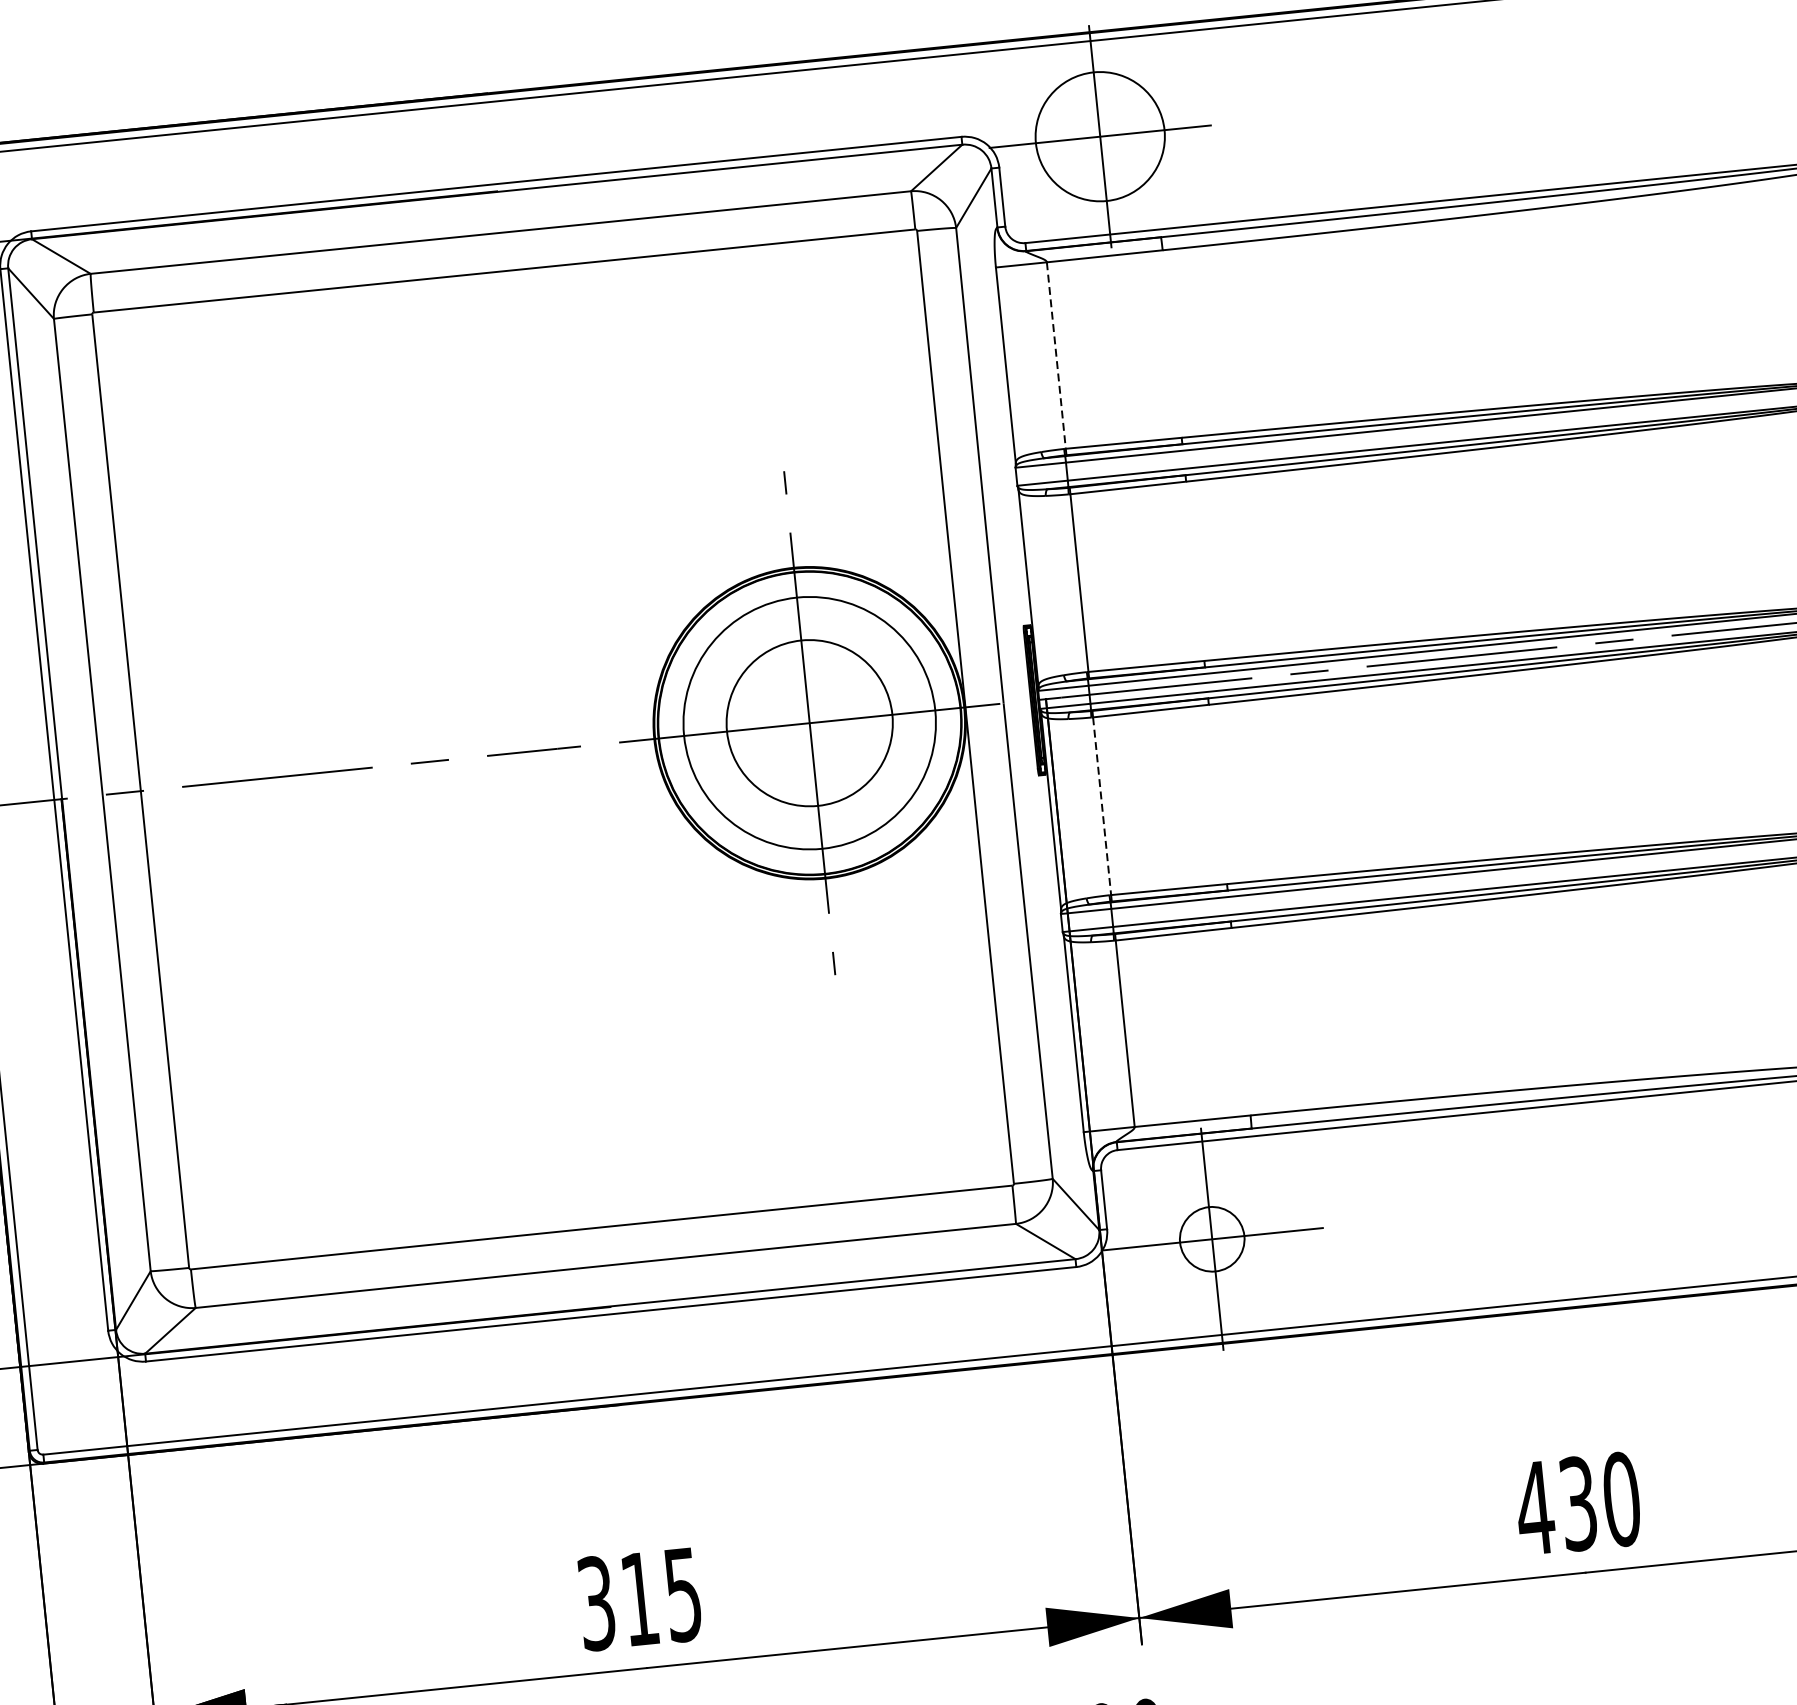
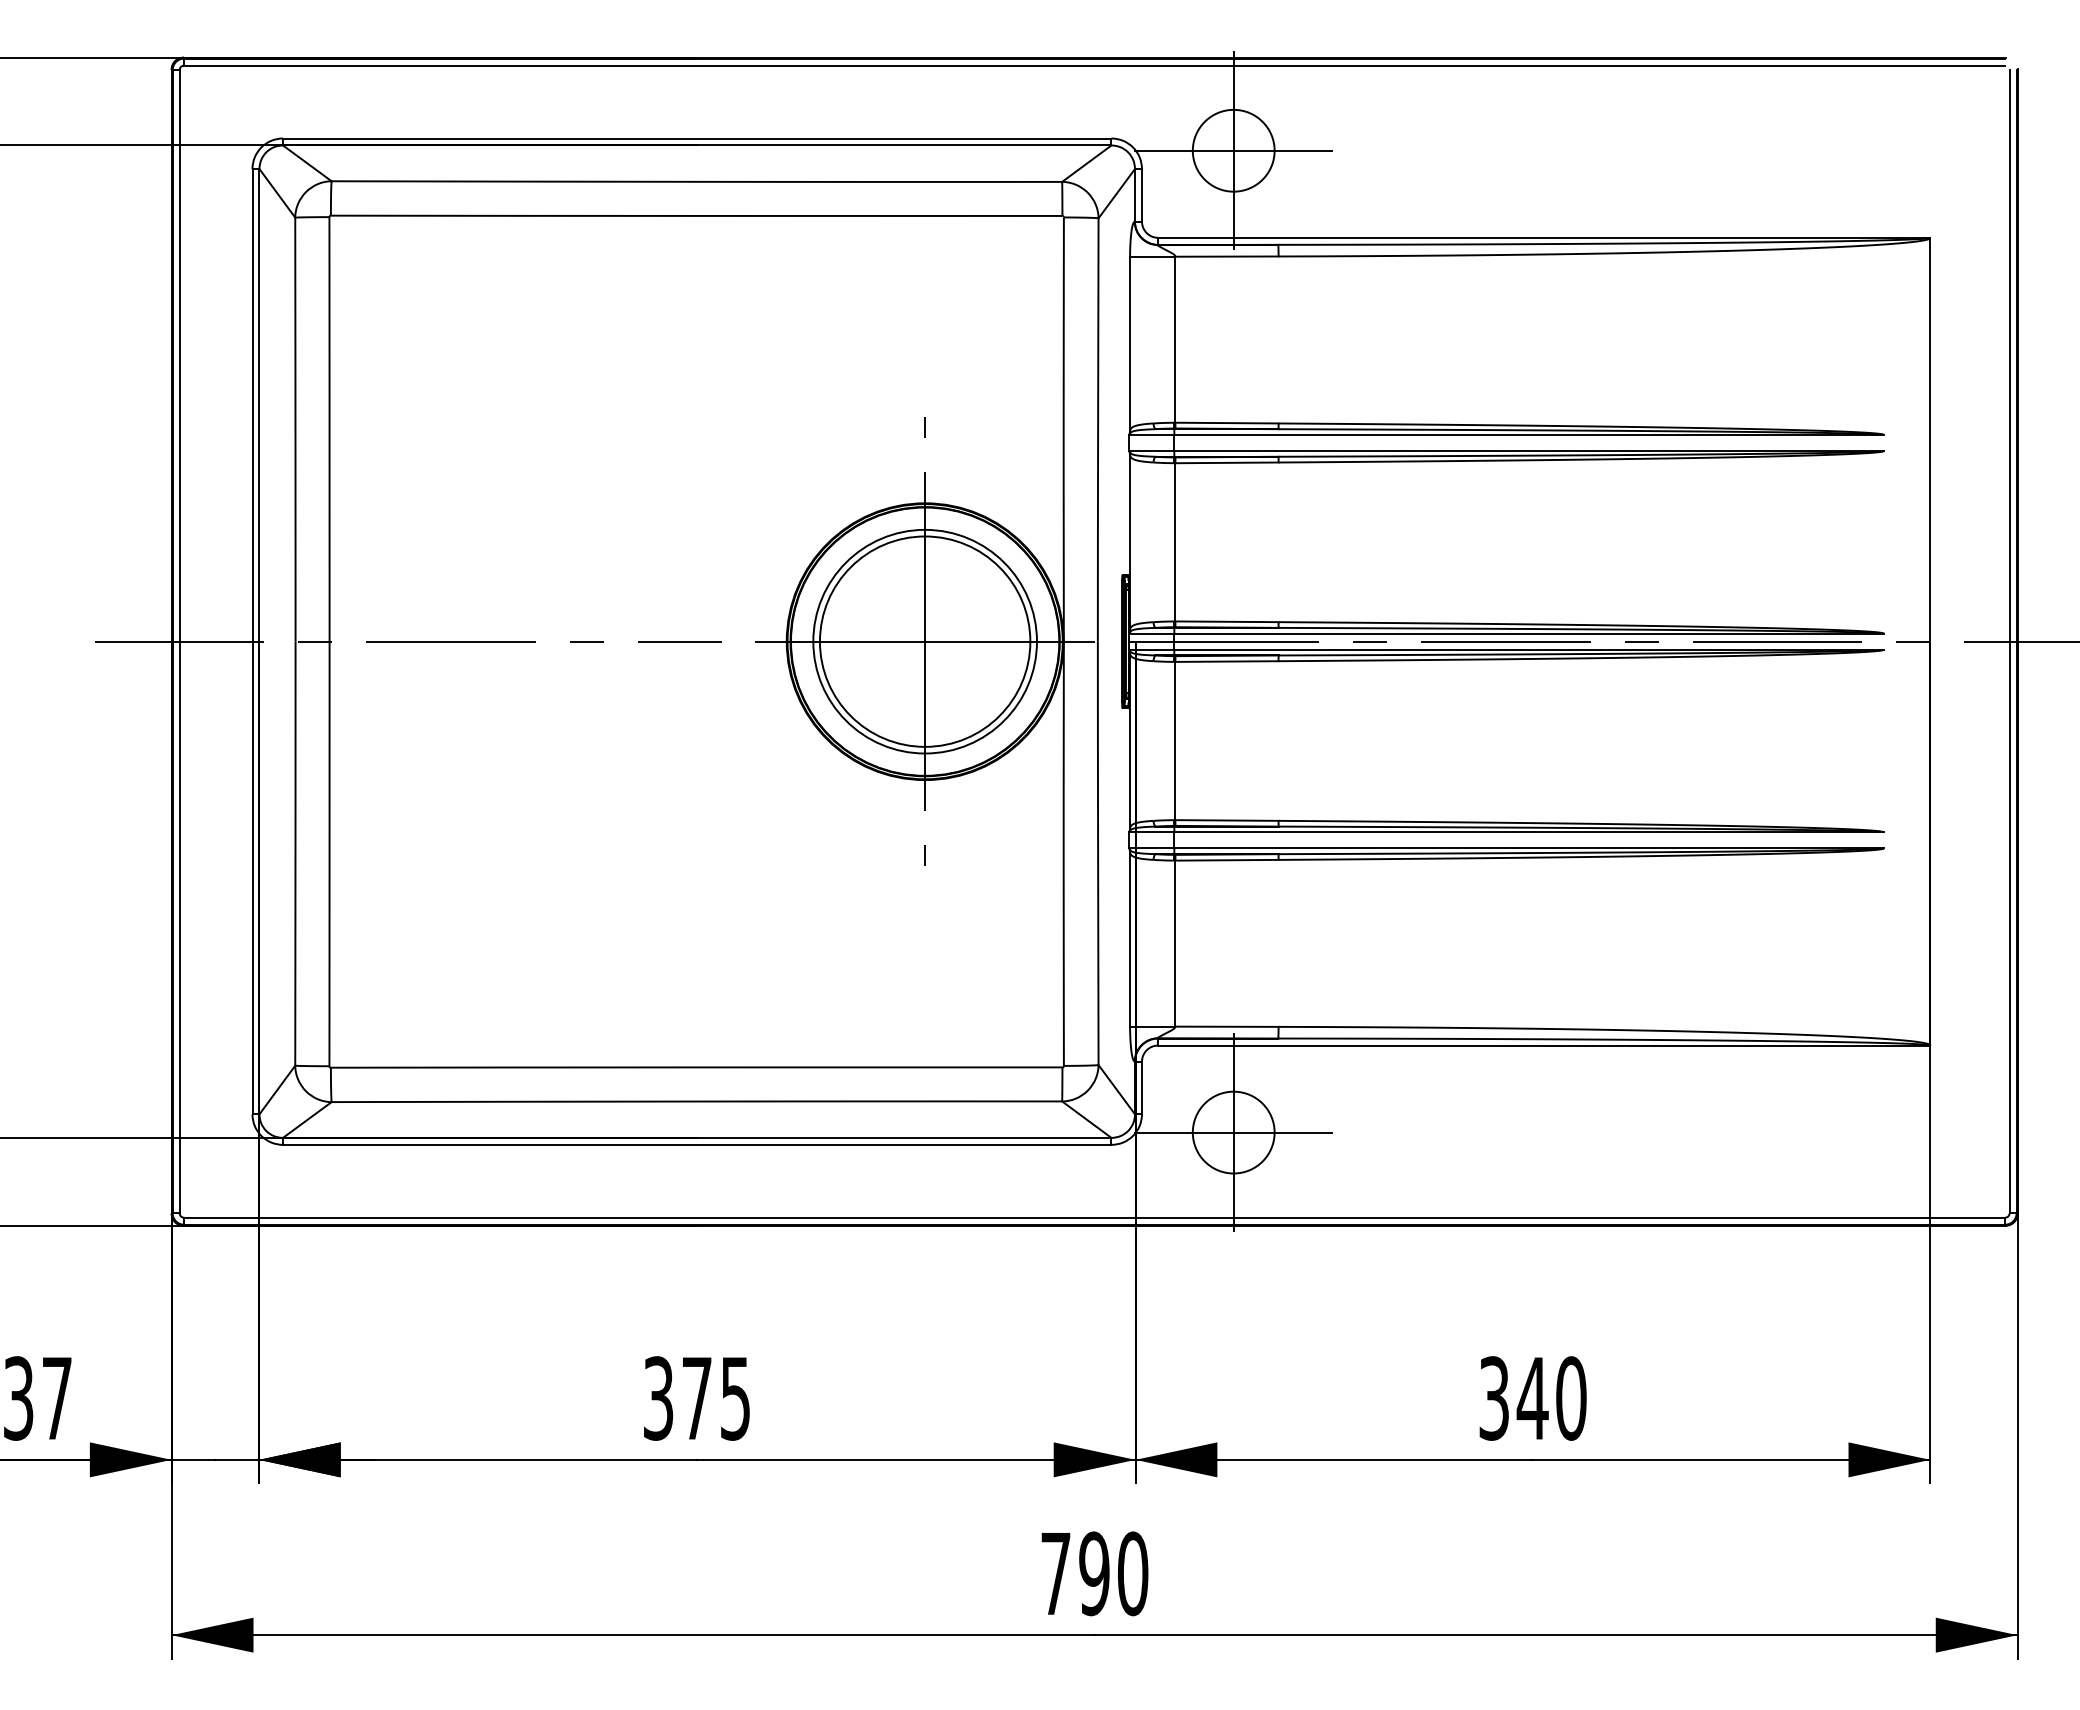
circle: (1099, 136) -> (1233, 150), size x0.71
line: (1056, 356) -> (1175, 340), dashed -> solid
circle: (808, 723) -> (924, 641), size x1.43
line: (1102, 806) -> (1175, 741), dashed -> solid
circle: (1211, 1239) -> (1233, 1132), size x1.43
text: (1556, 1506) -> (1513, 1398), 430 -> 340
text: (640, 1599) -> (697, 1398), 315 -> 375

